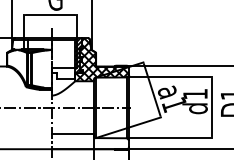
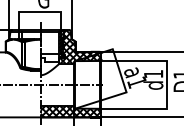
hatch: (89, 141) -> (70, 111), added

